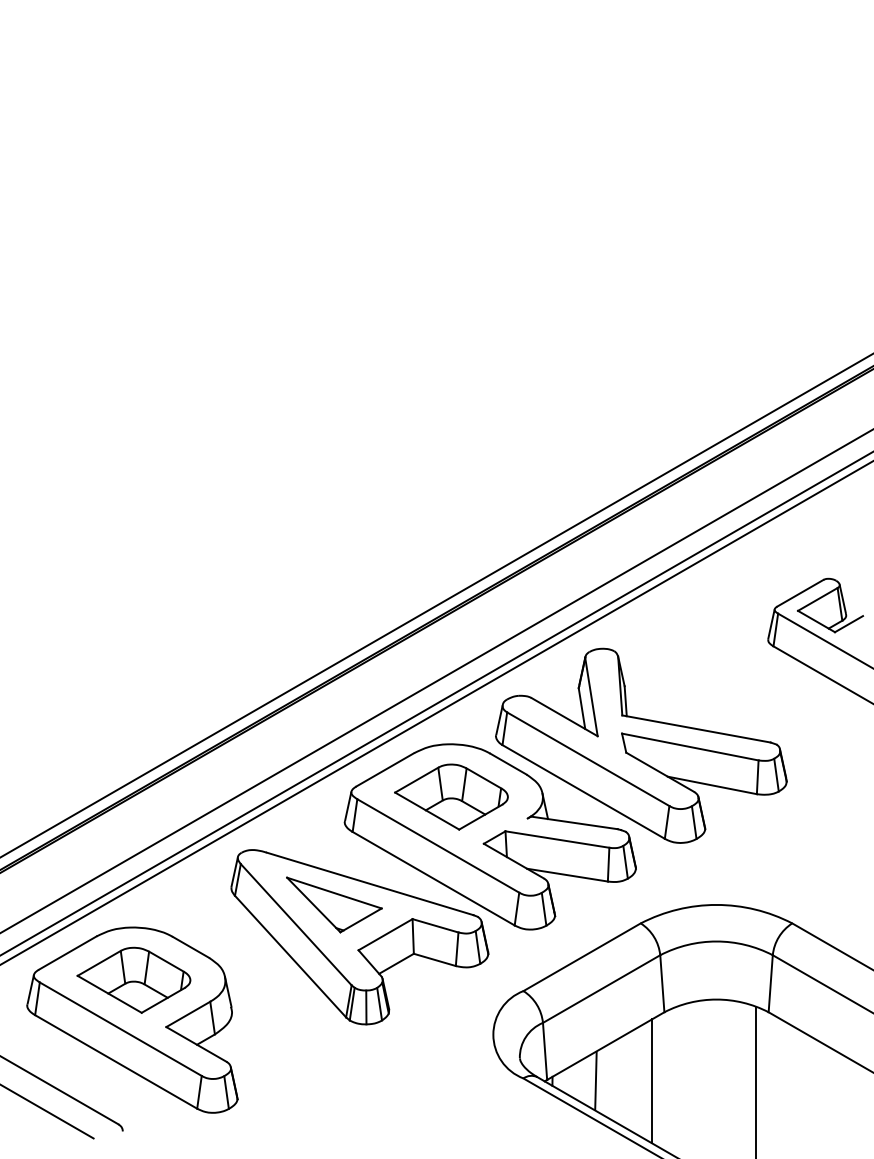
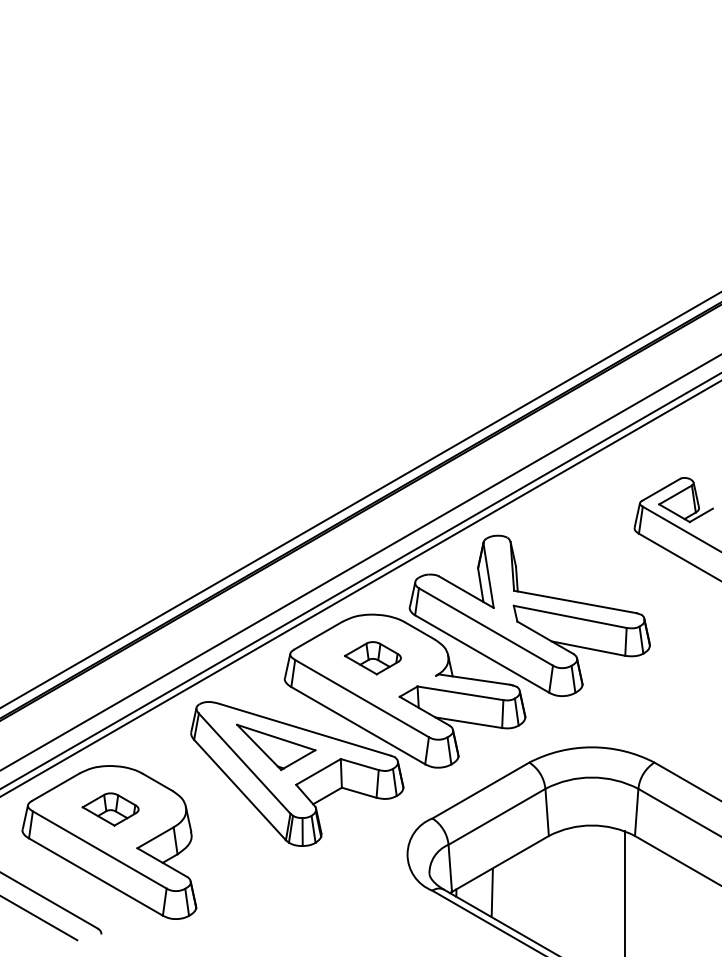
part: (451, 796) -> (372, 657), size x0.6
part: (133, 979) -> (110, 808), size x0.6
line: (652, 1081) -> (539, 893), removed

